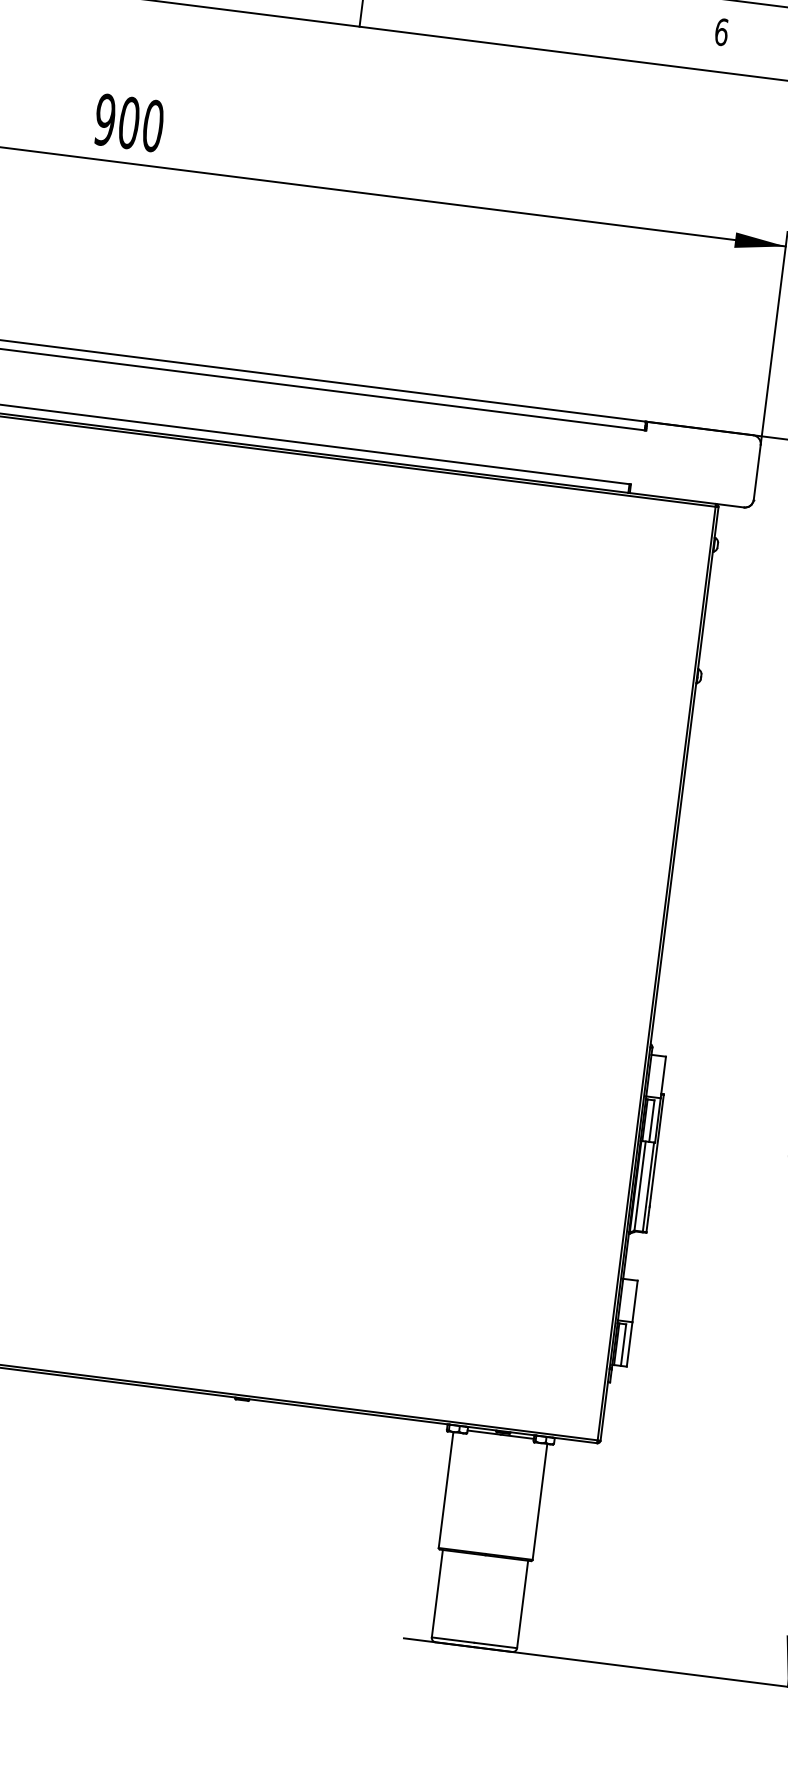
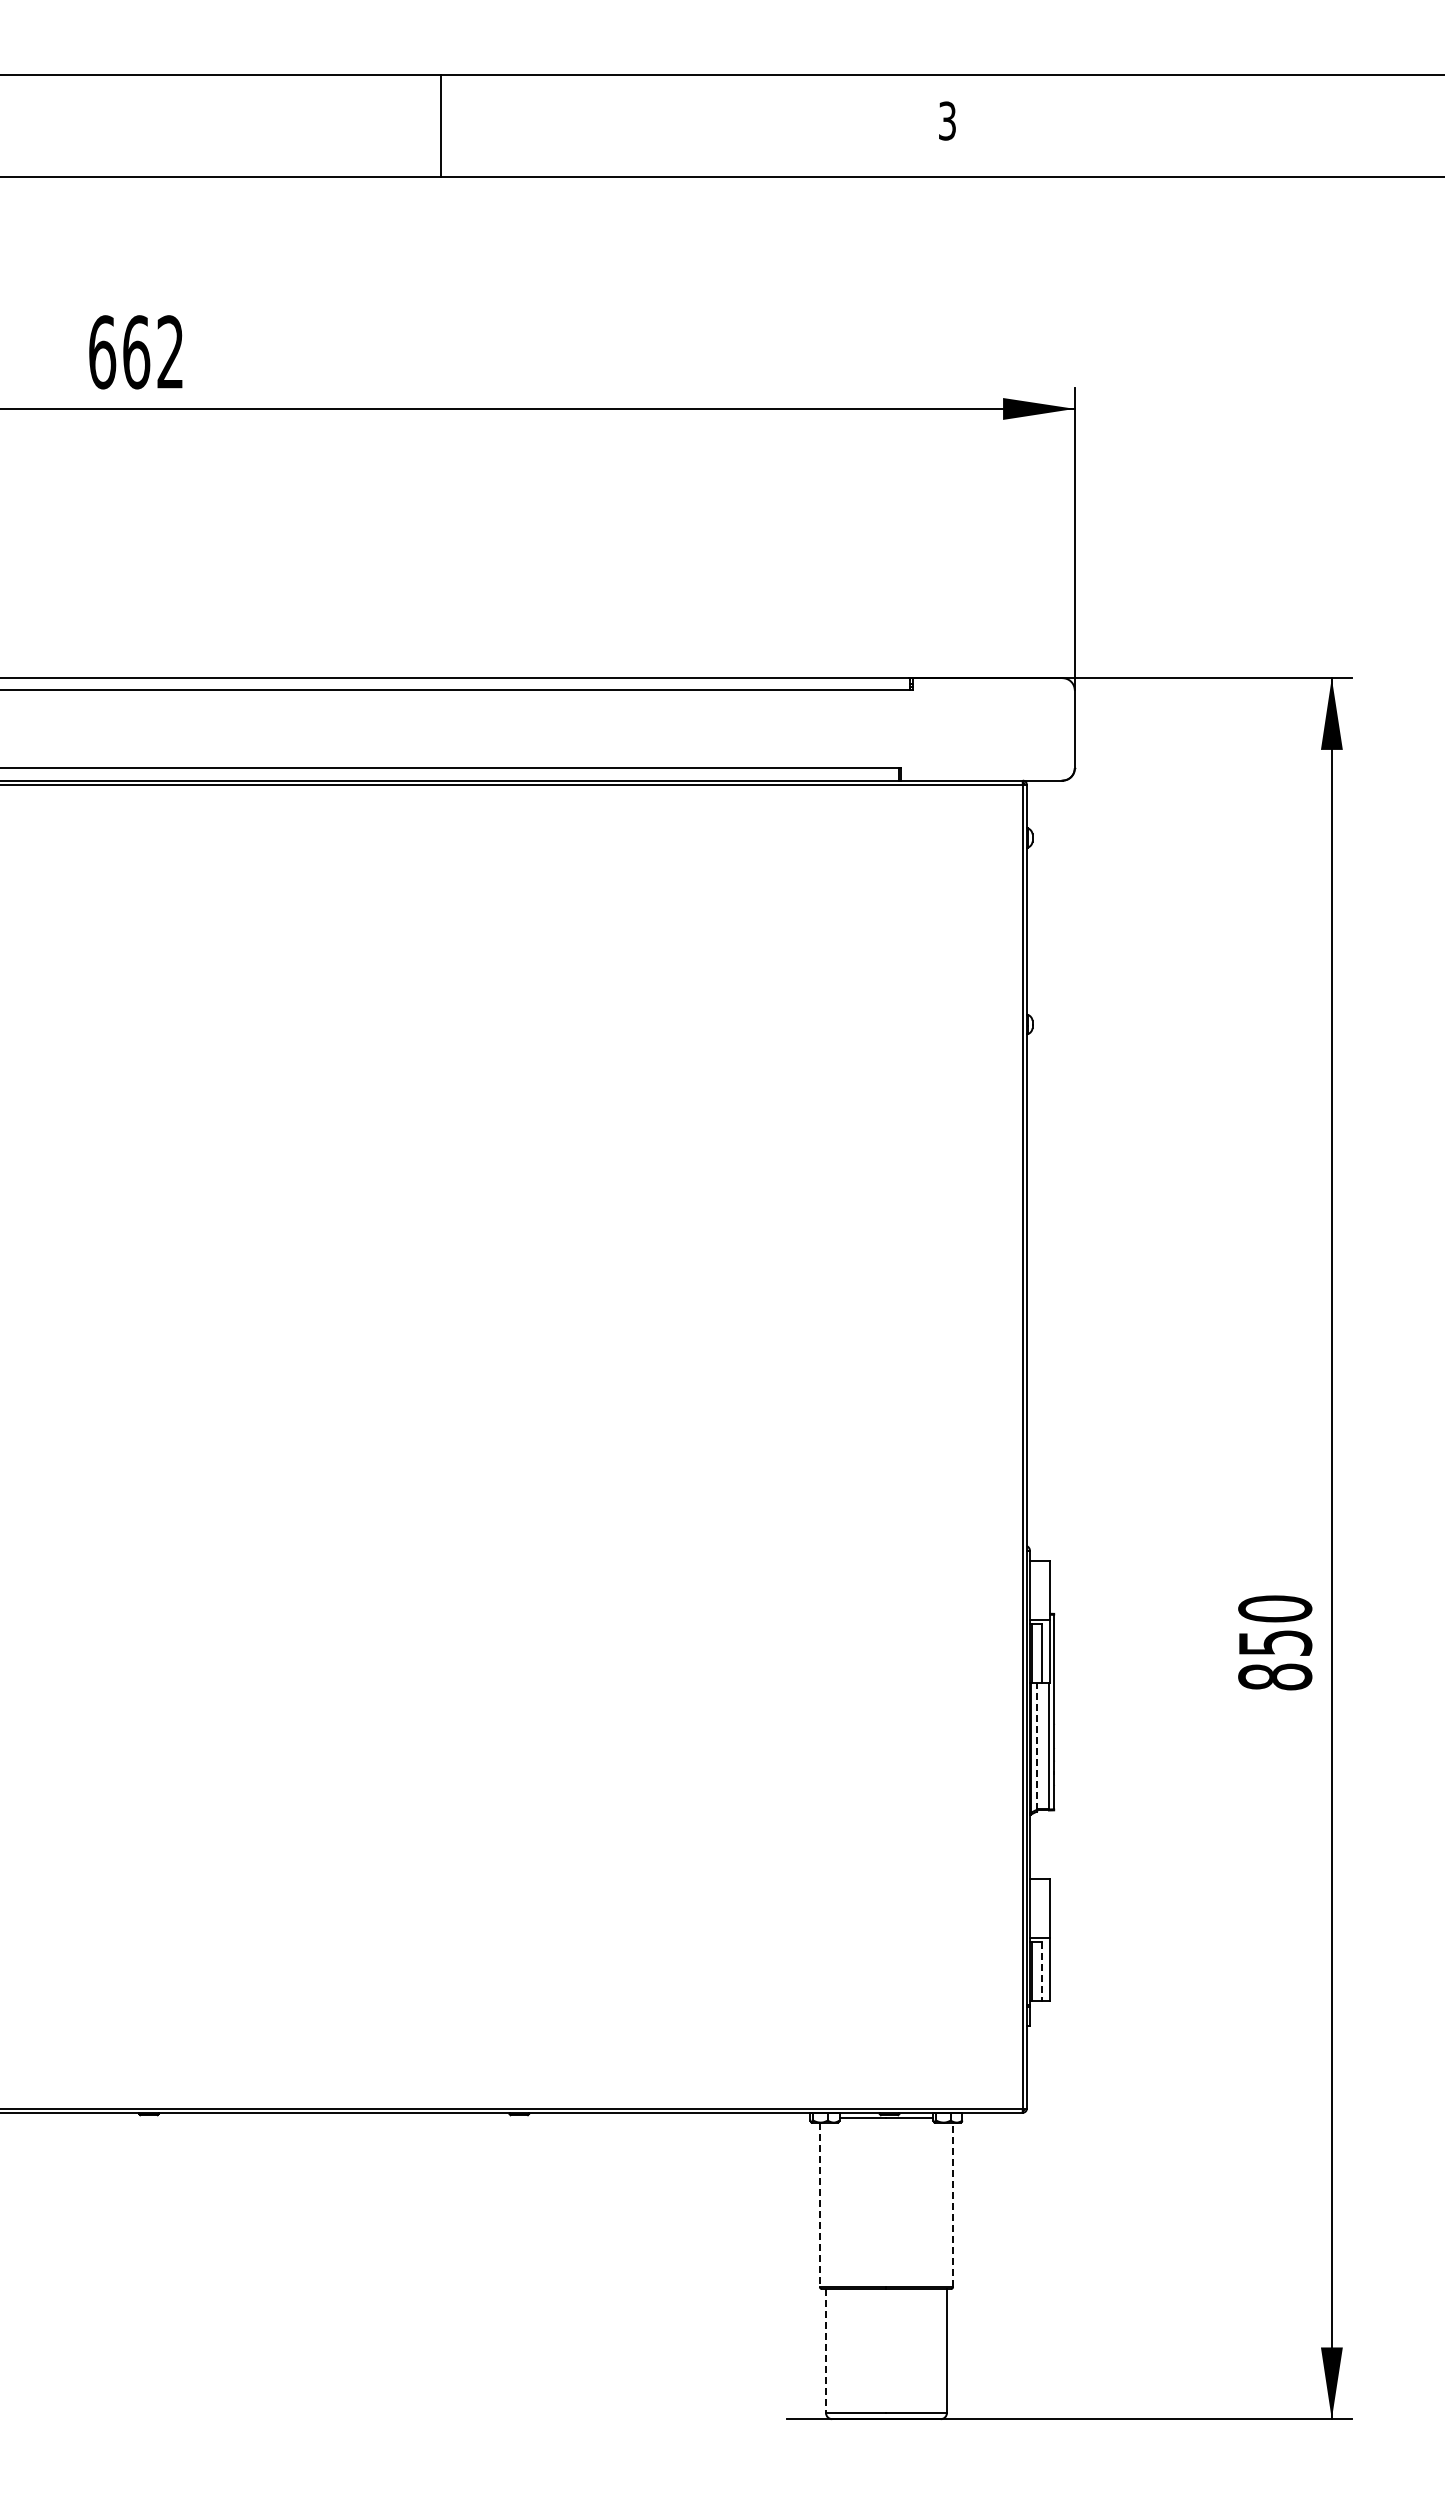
text: (721, 31) -> (947, 120), 6 -> 3
text: (129, 123) -> (136, 352), 900 -> 662
line: (640, 1185) -> (1037, 1745), solid -> dashed
line: (623, 1345) -> (1042, 1971), solid -> dashed
line: (445, 1490) -> (819, 2205), solid -> dashed
line: (540, 1501) -> (953, 2204), solid -> dashed
line: (437, 1594) -> (826, 2351), solid -> dashed

